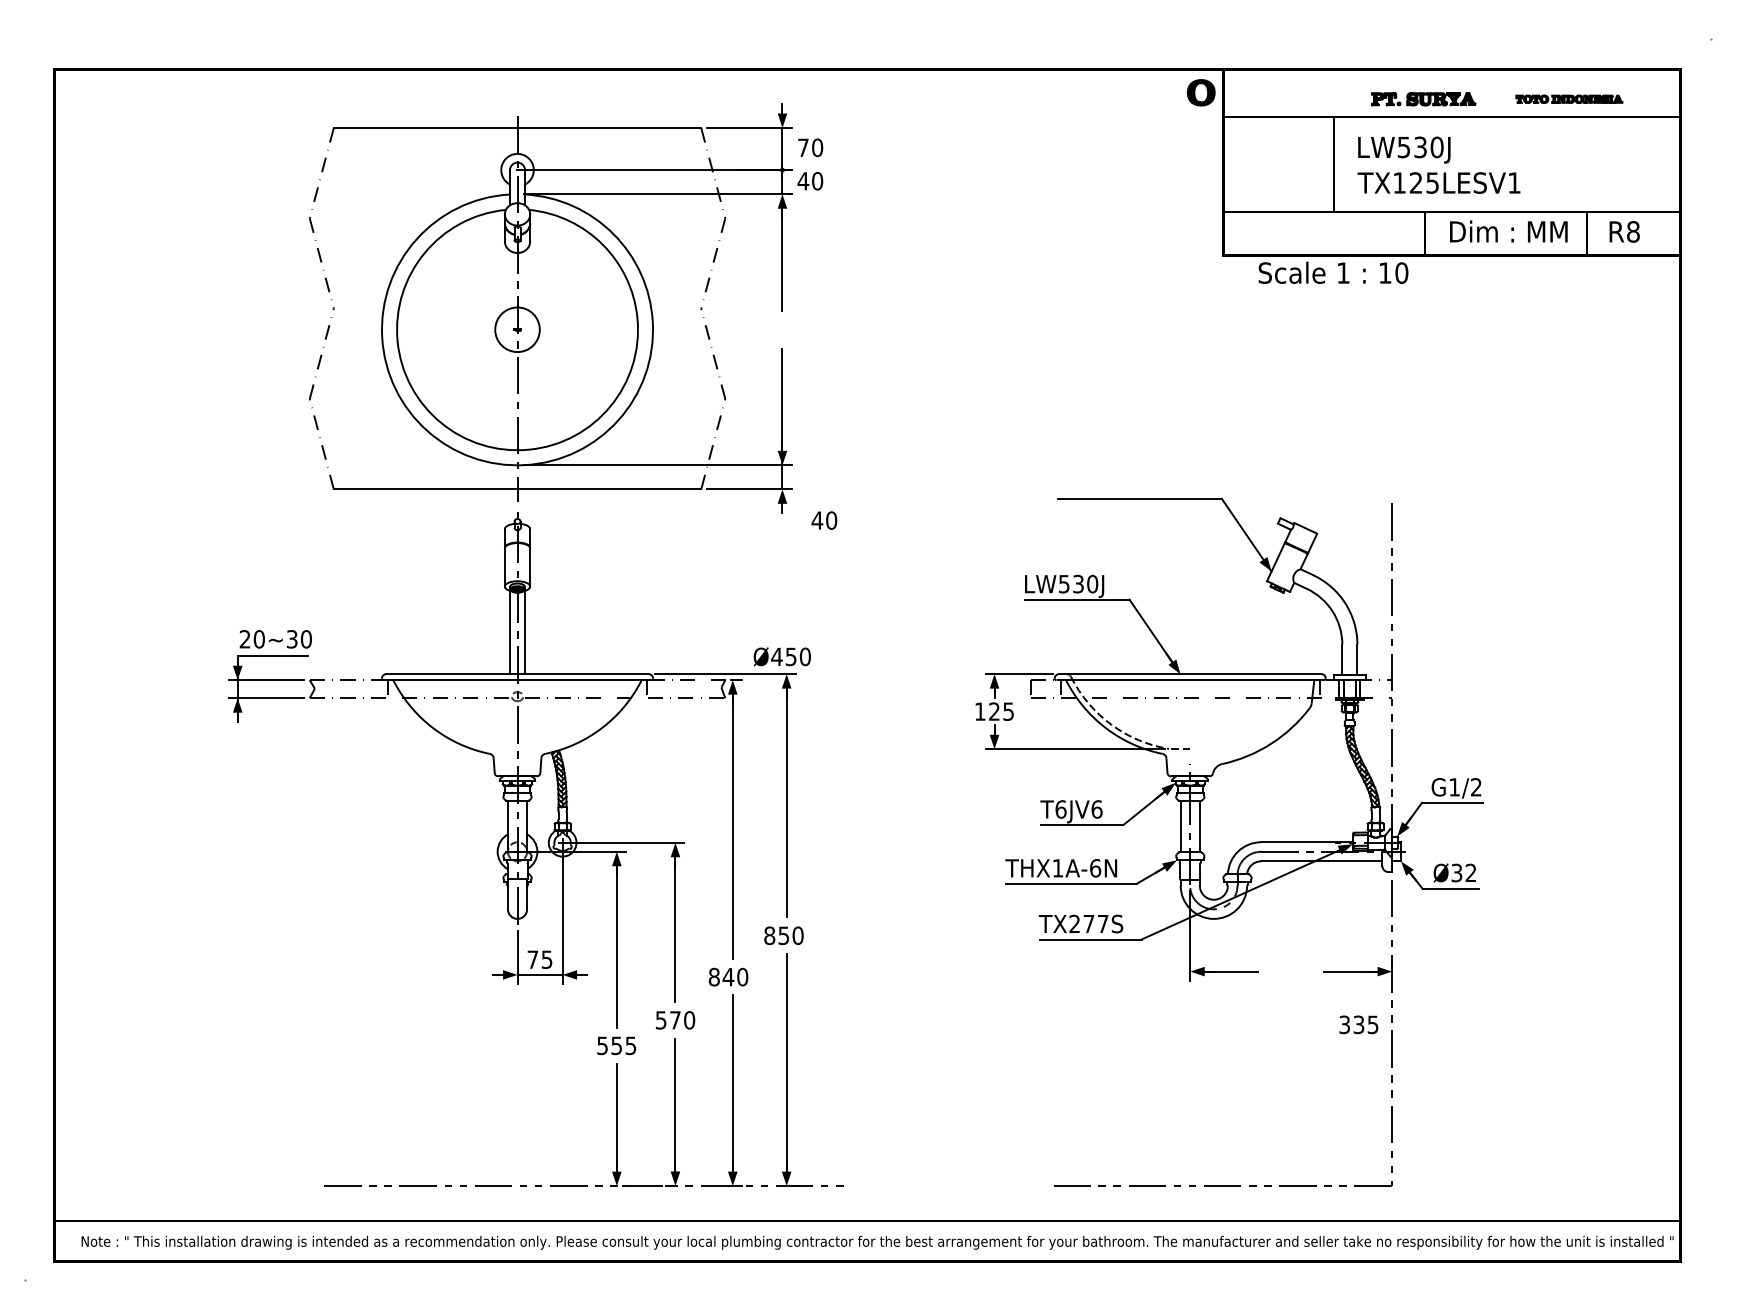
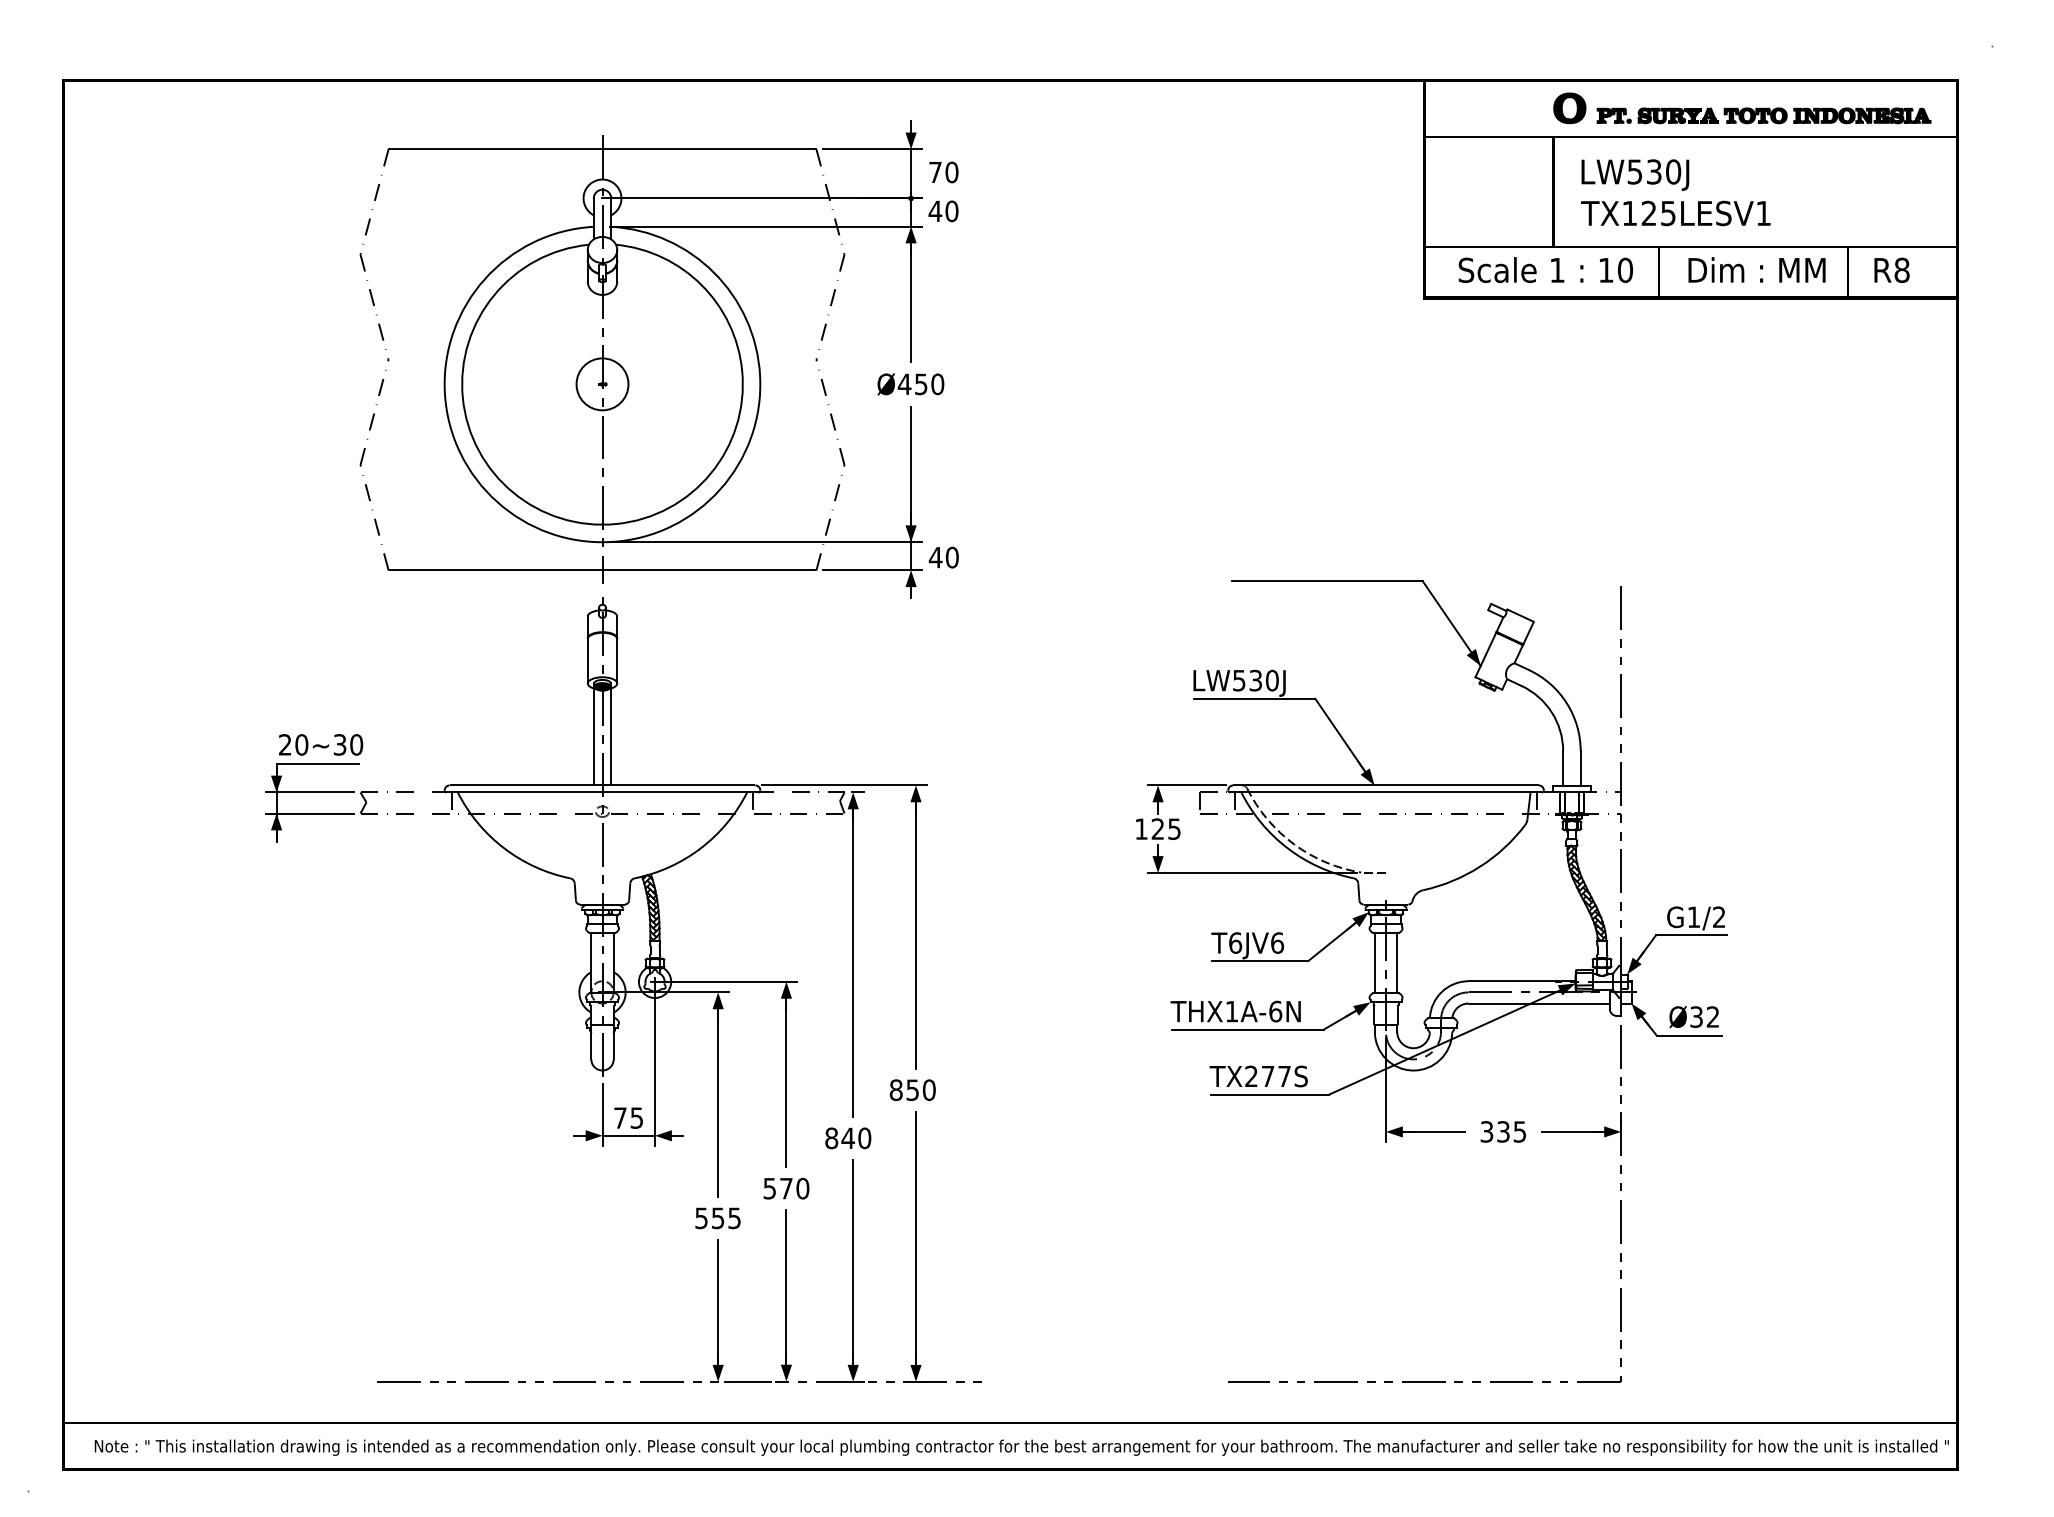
part: (1200, 92) -> (1569, 108), moved
part: (1569, 98) -> (1827, 115), size x1.67
text: (1333, 272) -> (1545, 269), moved
text: (824, 520) -> (943, 557), moved
text: (781, 657) -> (910, 384), moved
text: (1358, 1024) -> (1502, 1131), moved

